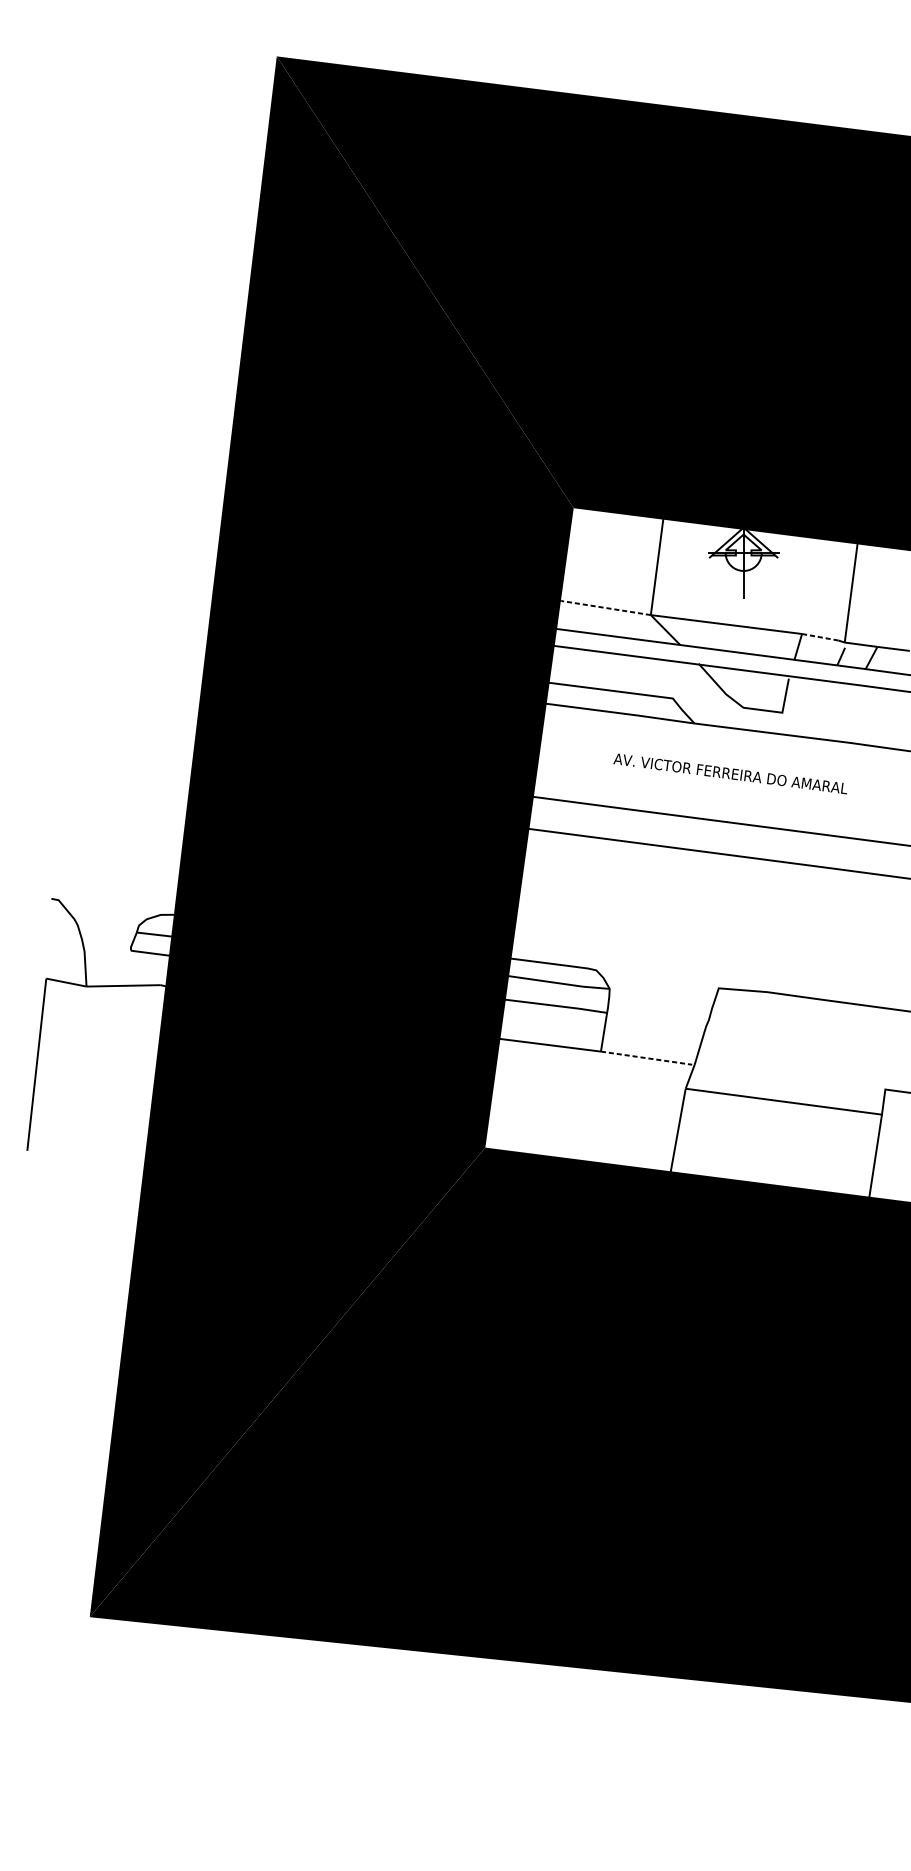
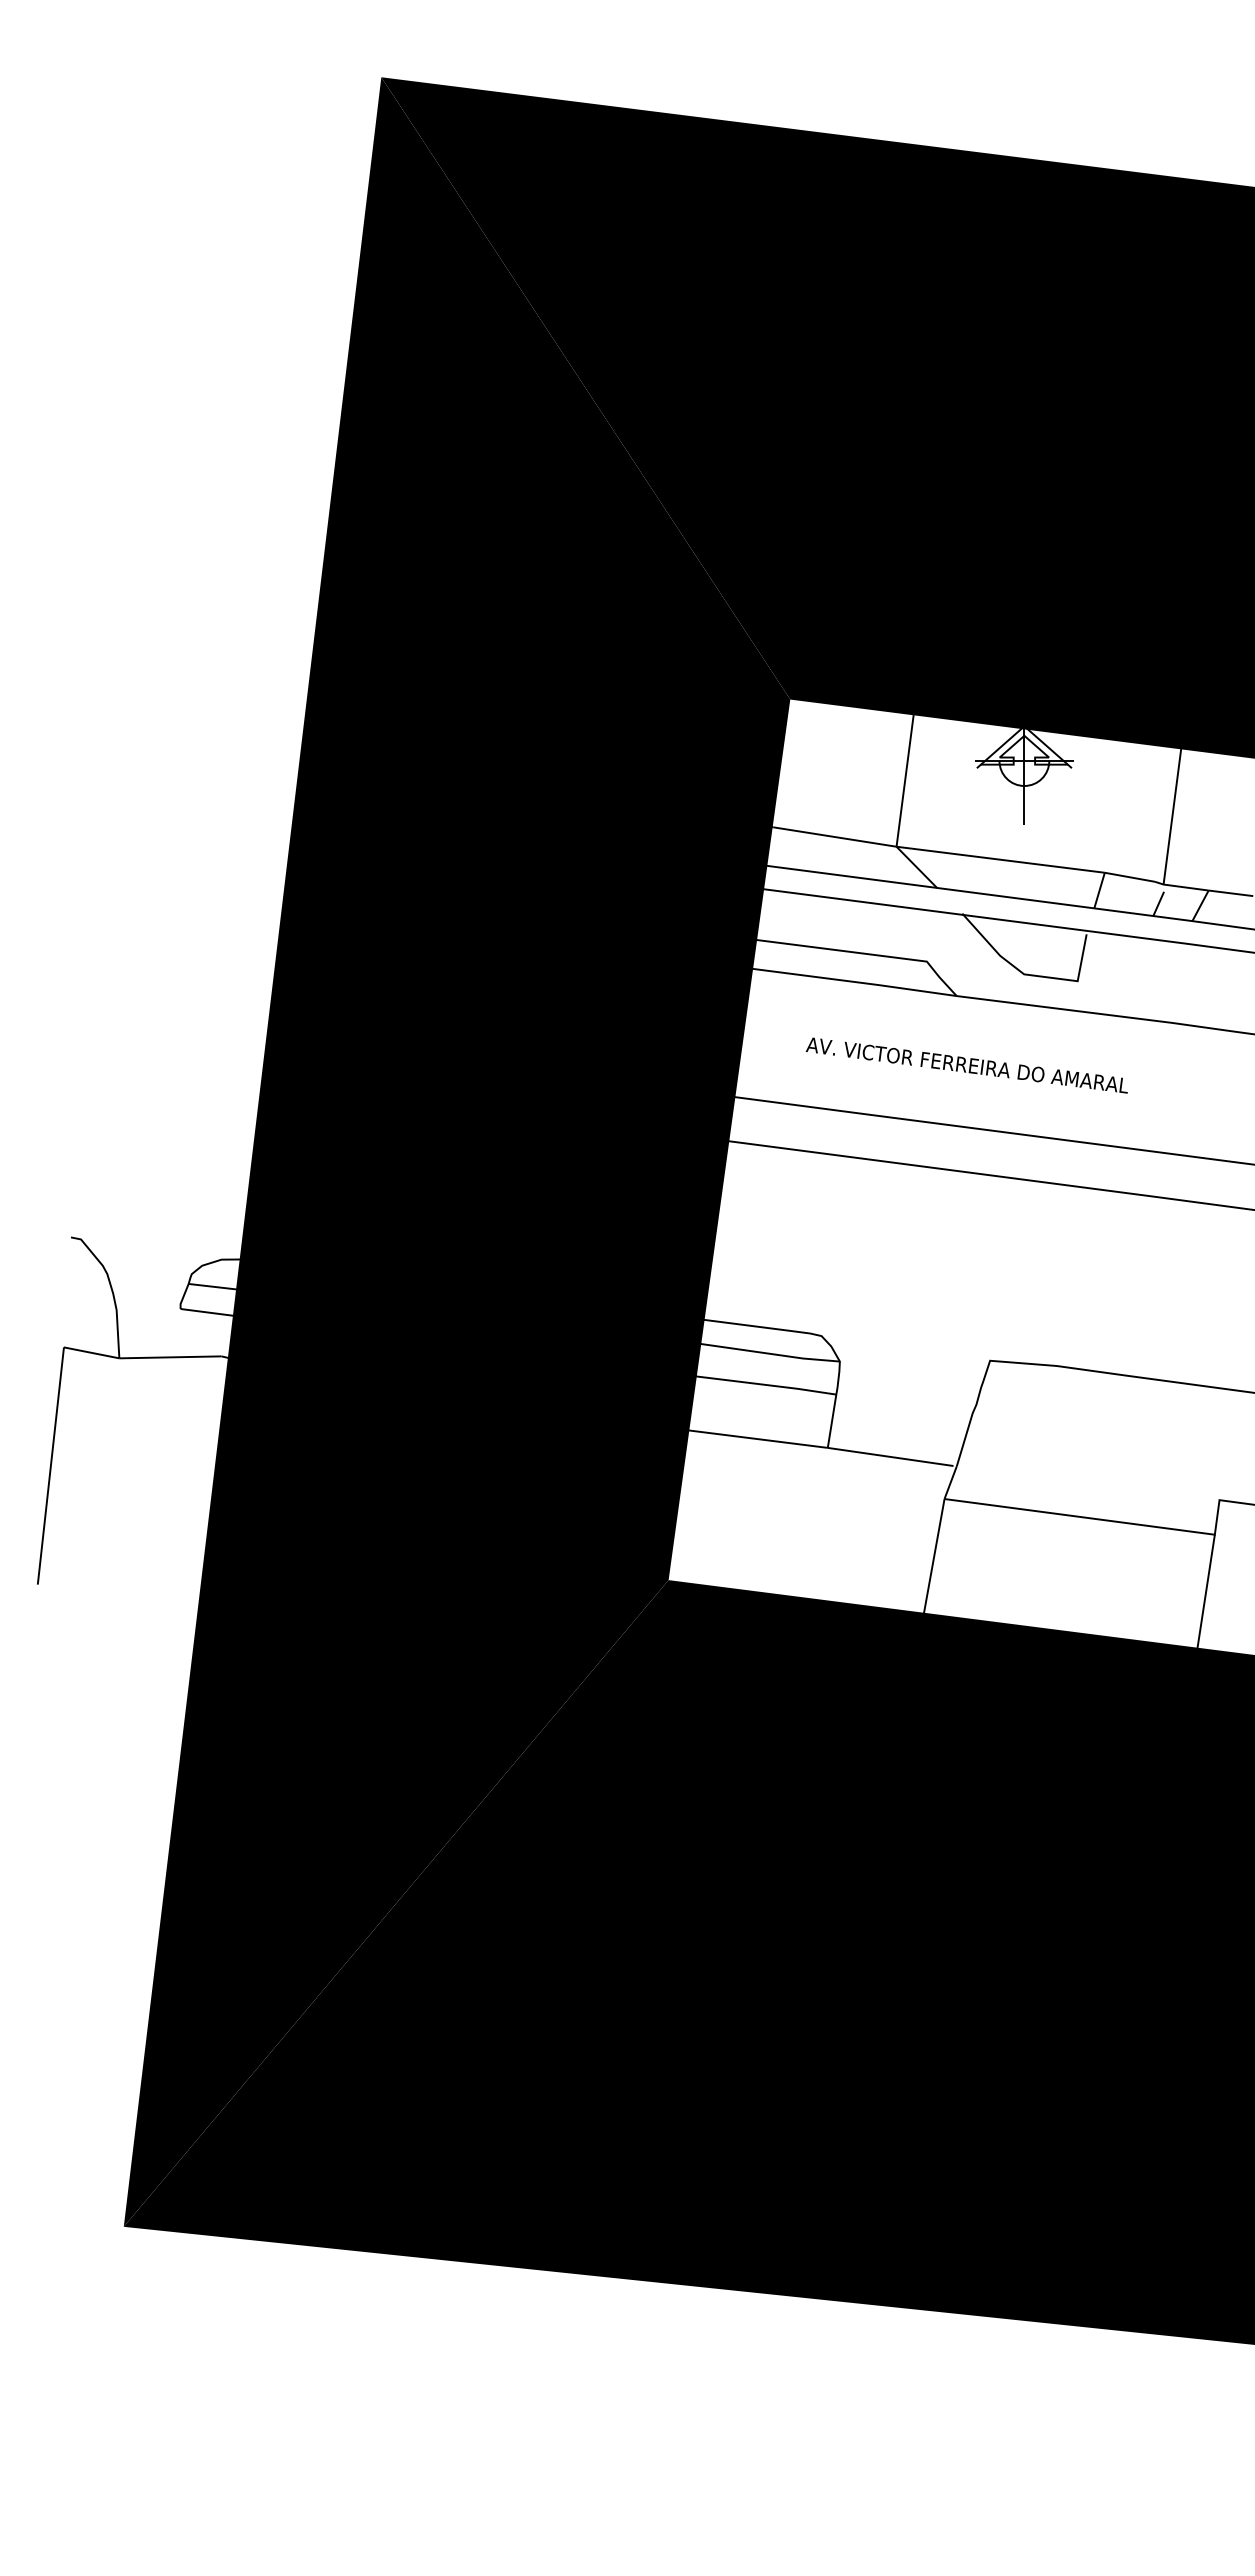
line: (605, 607) -> (834, 836), dashed -> solid
line: (820, 637) -> (1129, 877), dashed -> solid
text: (729, 773) -> (966, 1065), moved
line: (647, 1058) -> (891, 1457), dashed -> solid

